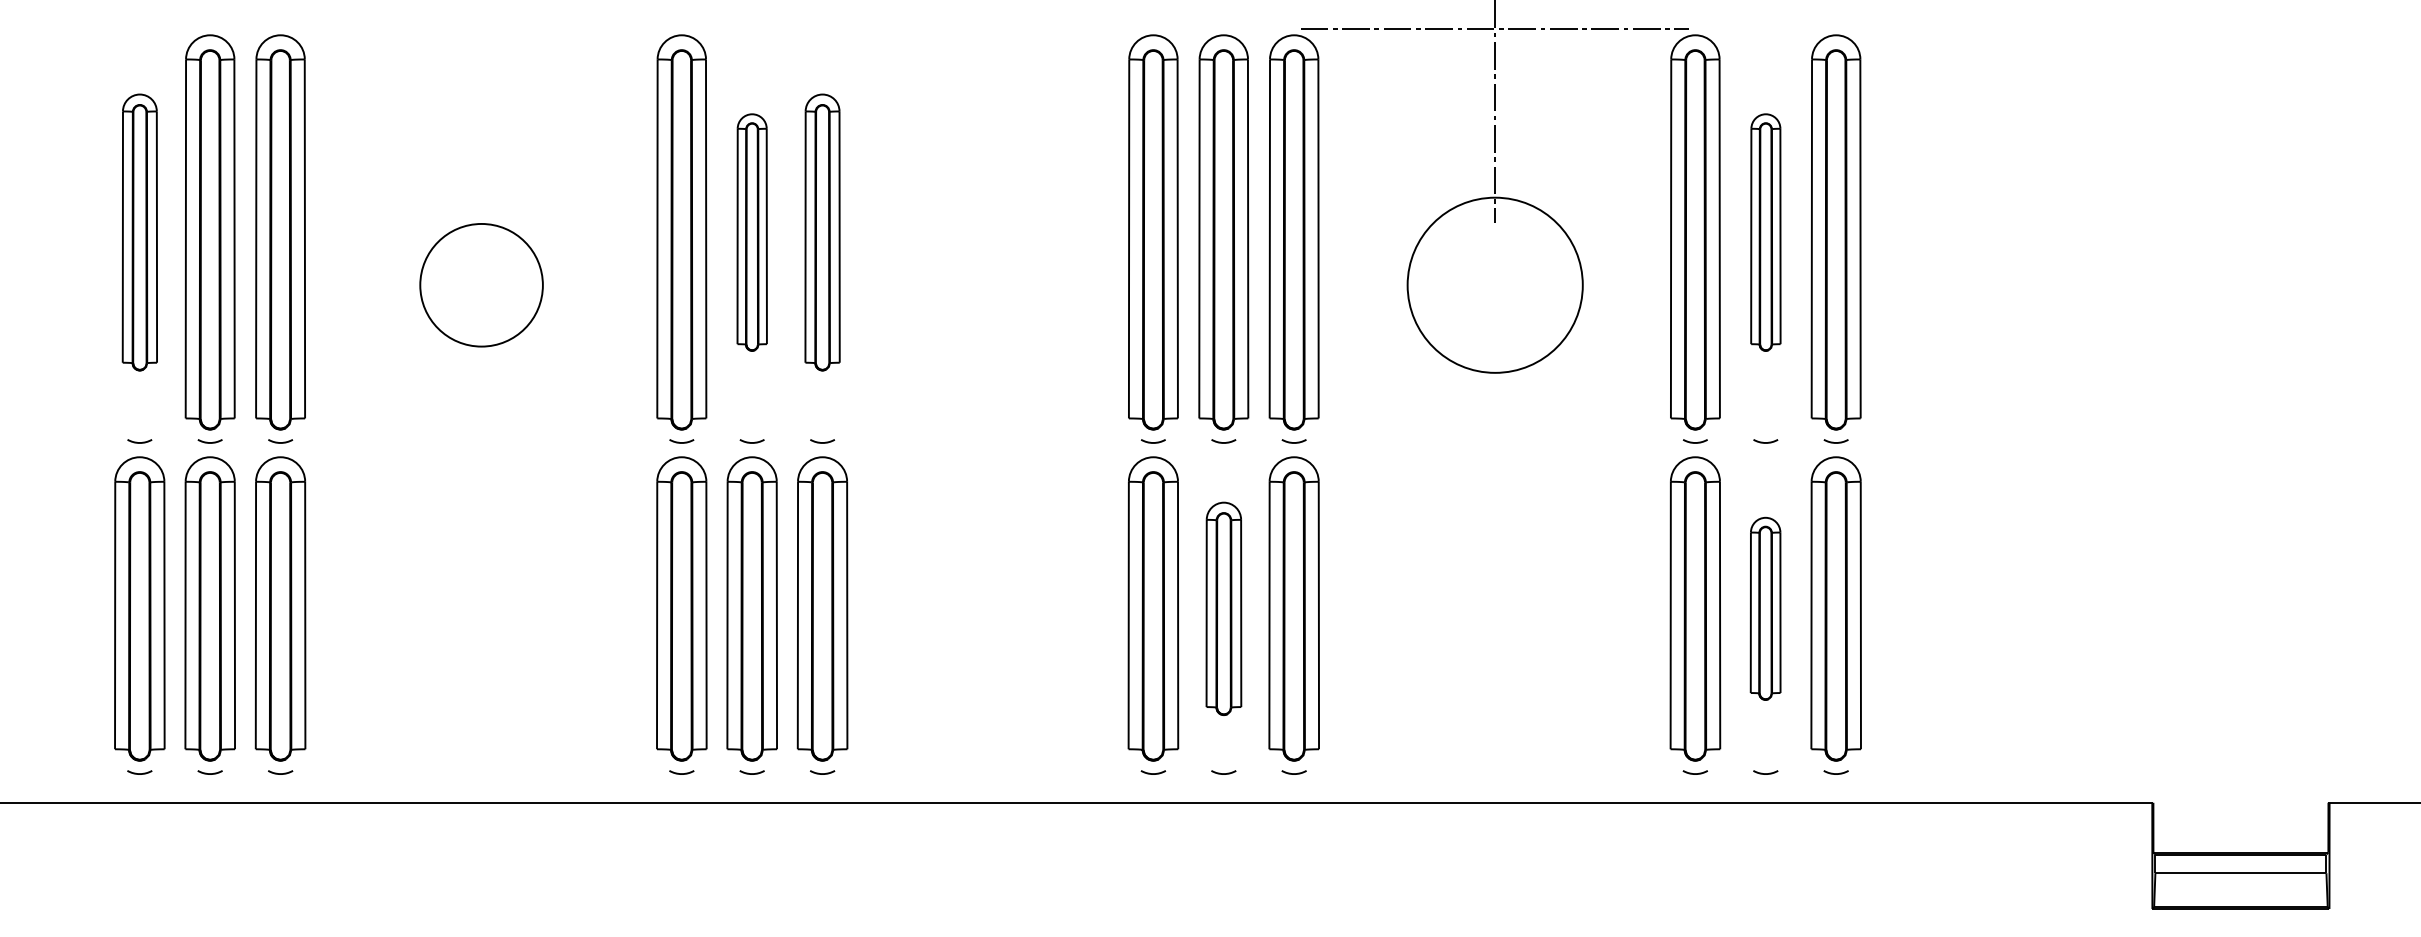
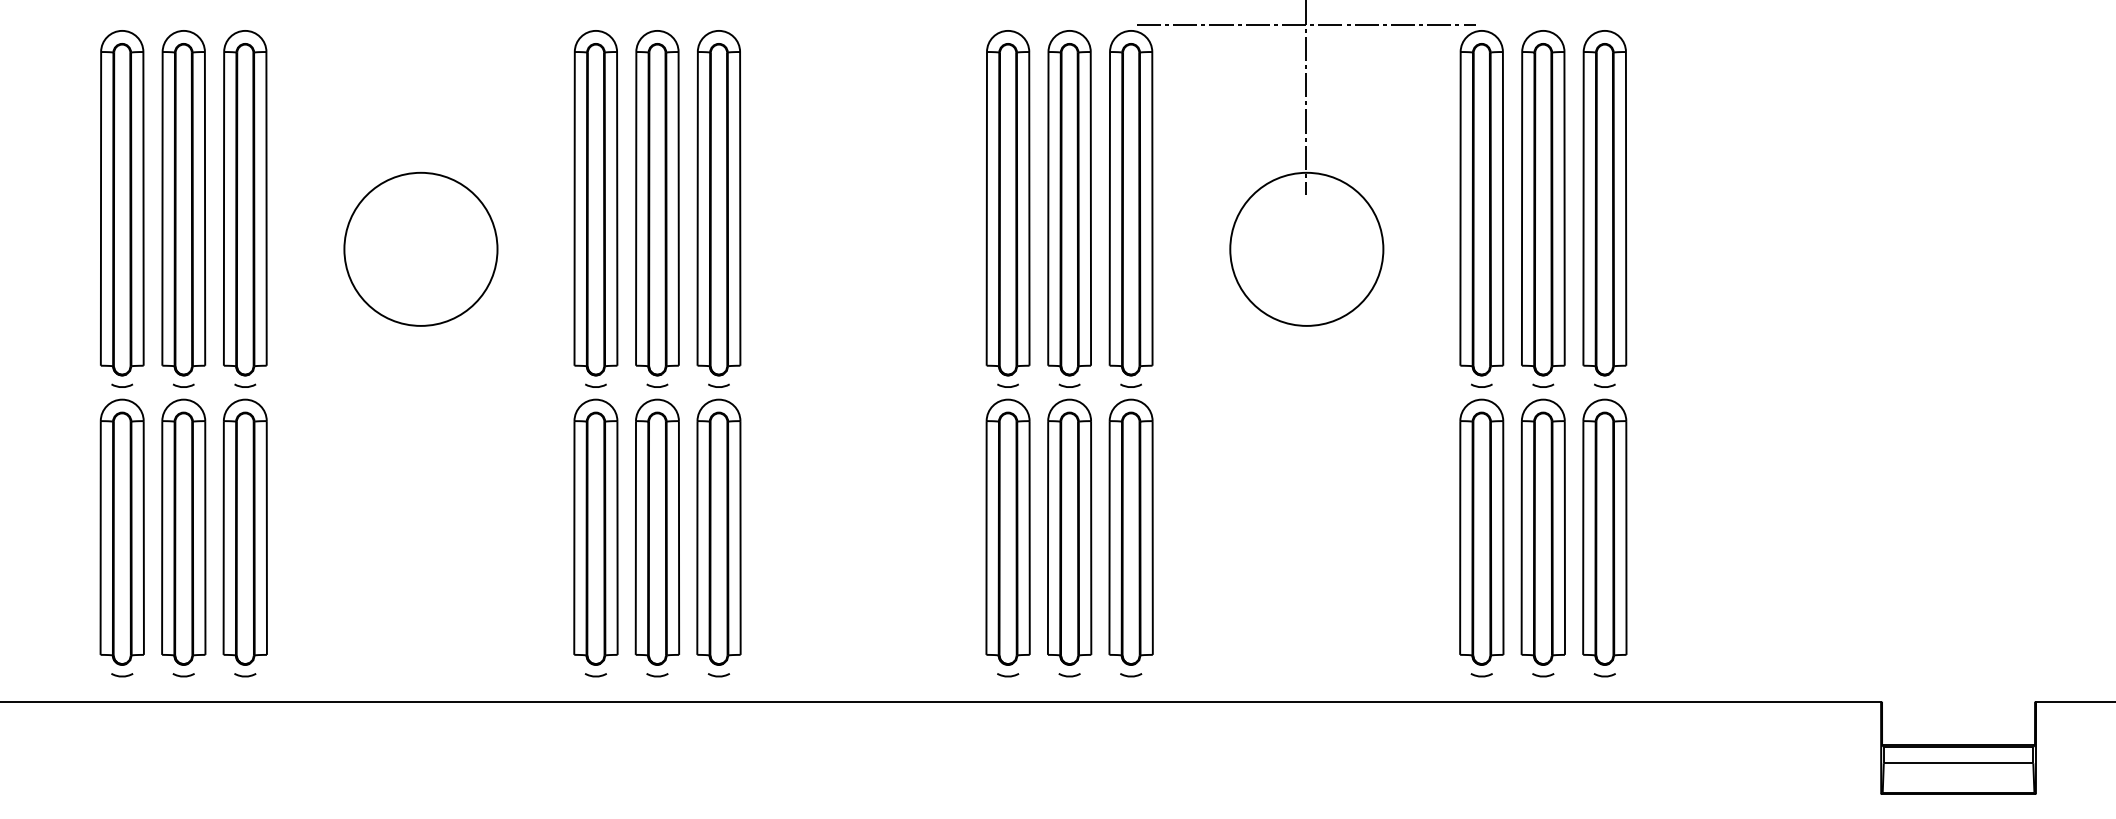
part: (140, 232) -> (122, 203), size x1.43
part: (752, 232) -> (657, 203), size x1.67
part: (822, 232) -> (718, 203), size x1.43
part: (1766, 232) -> (1543, 203), size x1.67
circle: (481, 284) -> (420, 248), size x1.43
part: (1223, 608) -> (1069, 531), size x1.43
part: (1764, 608) -> (1542, 531), size x1.67

